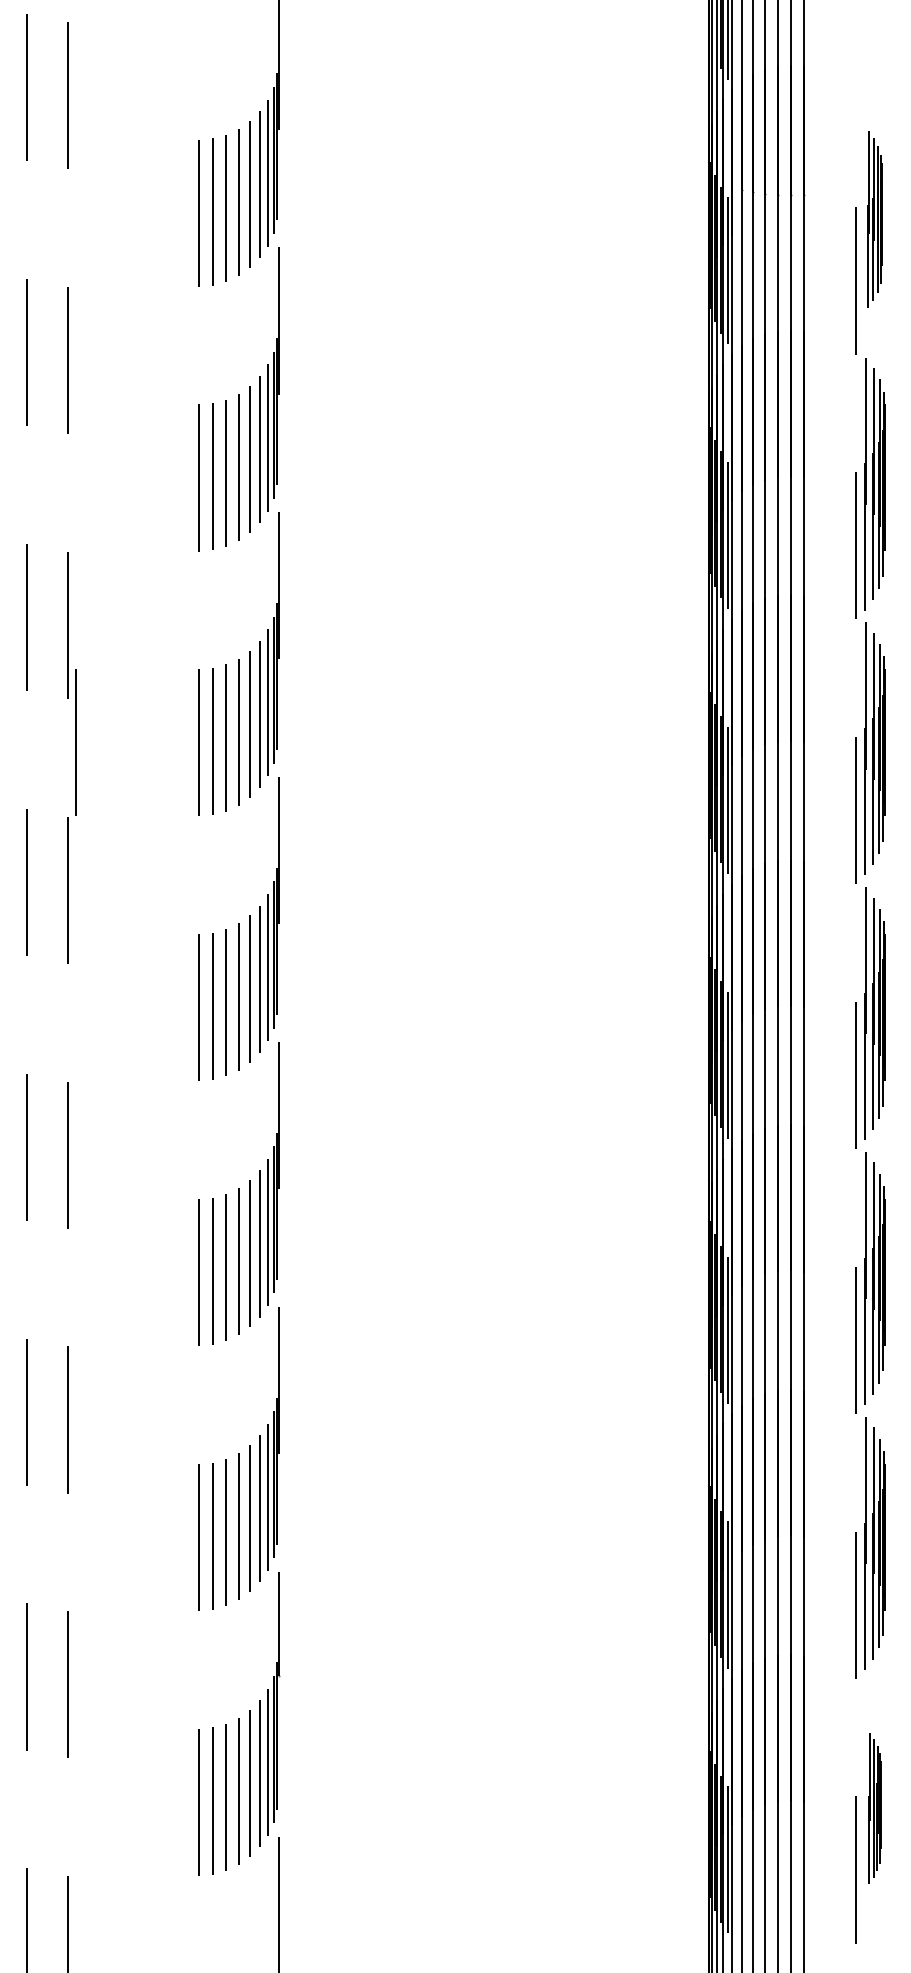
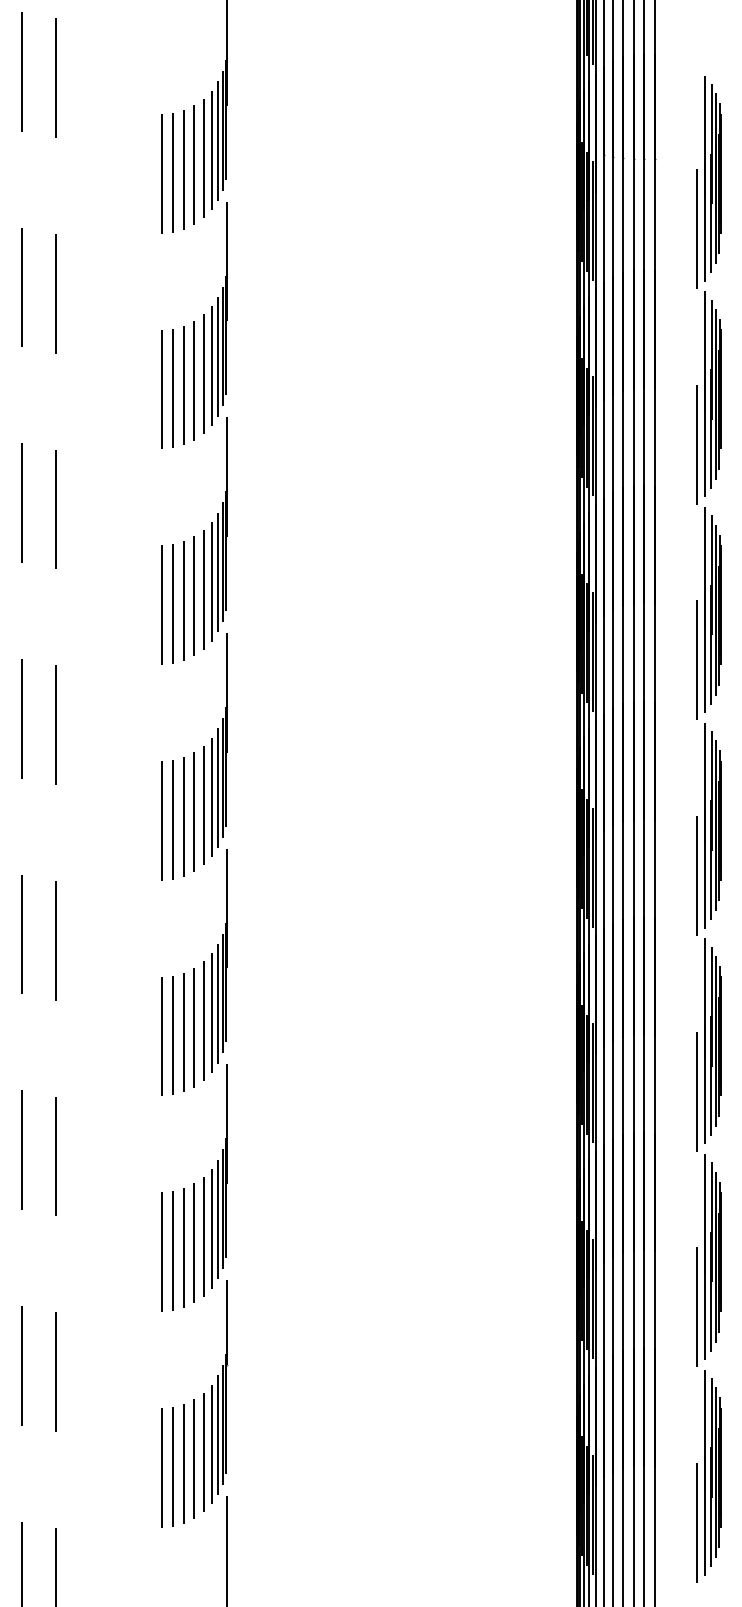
part: (874, 219) -> (712, 178), size x1.43
line: (75, 742) -> (61, 604), removed
part: (874, 1808) -> (712, 1472), size x1.67

